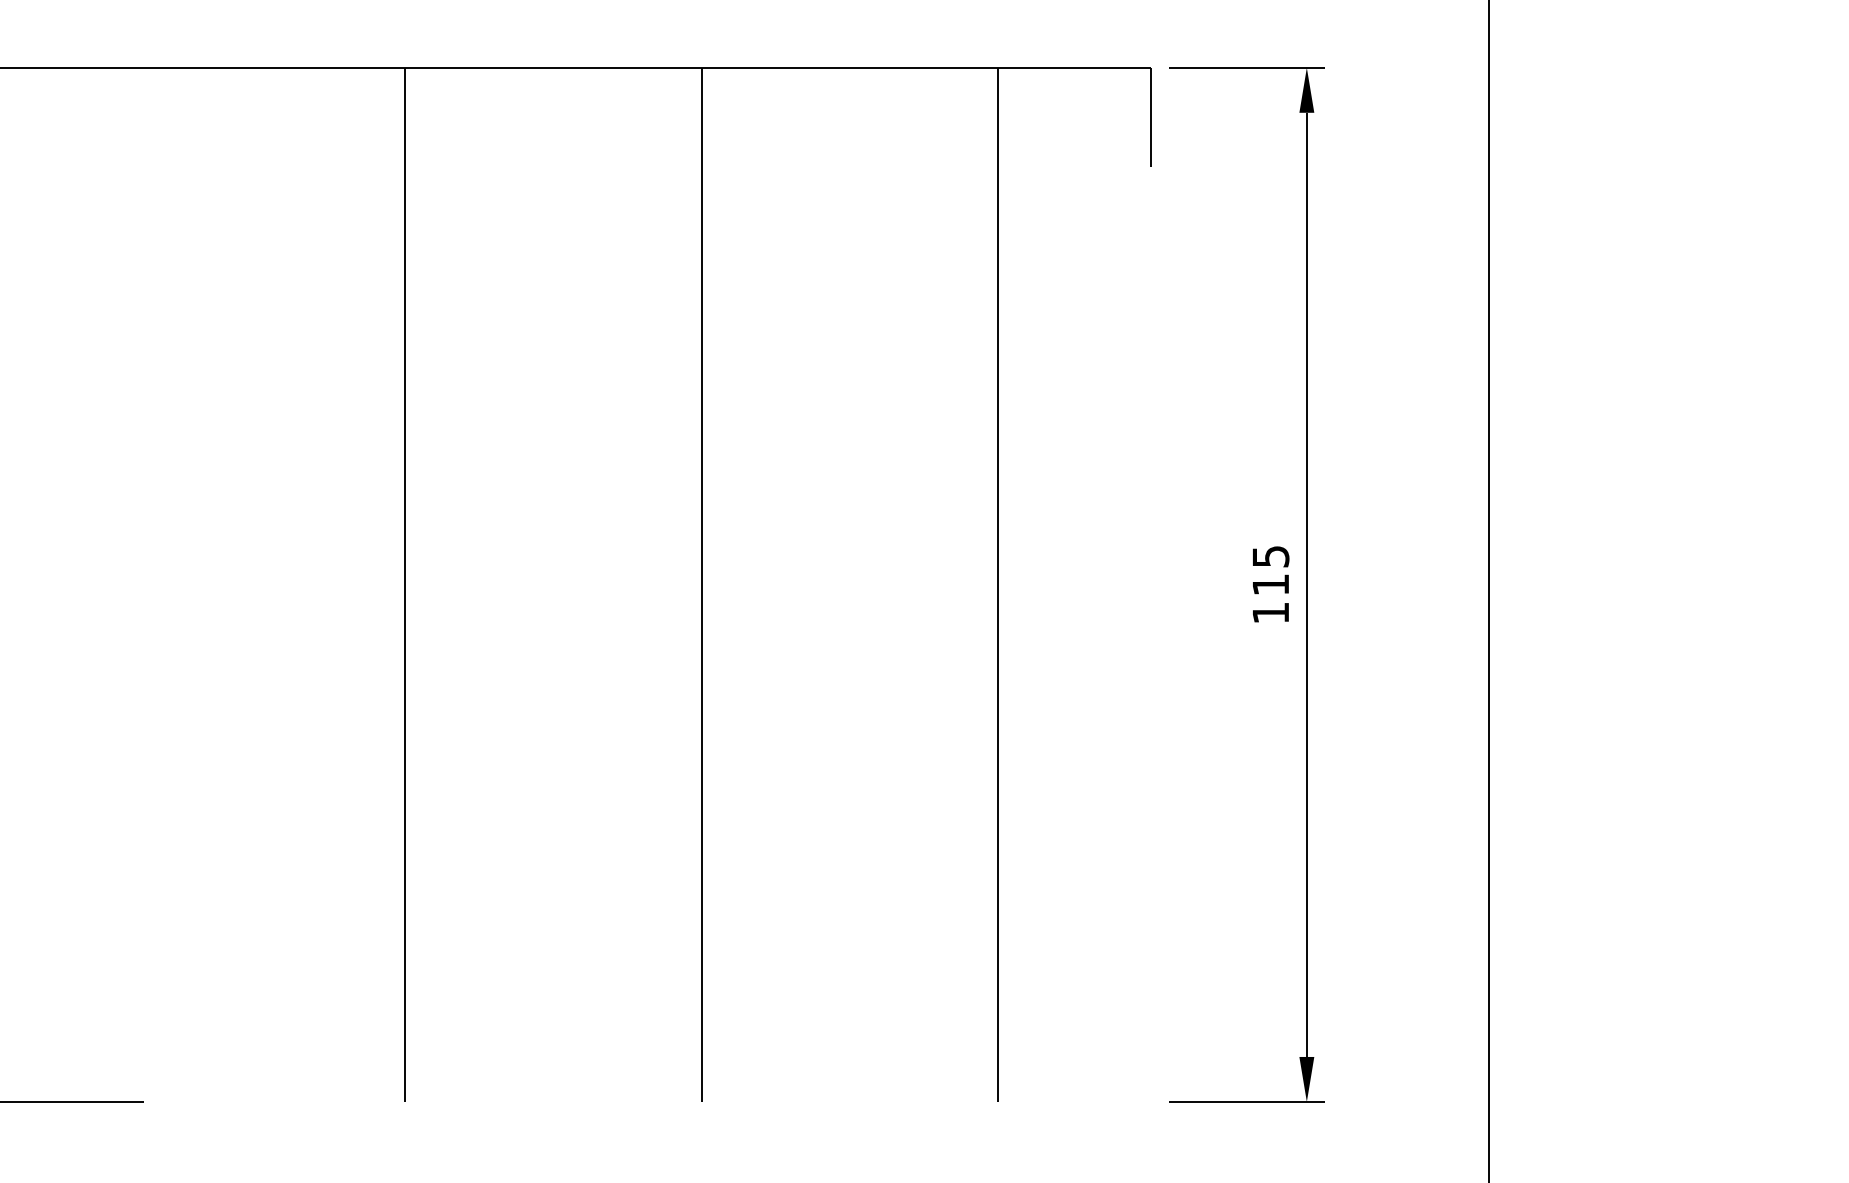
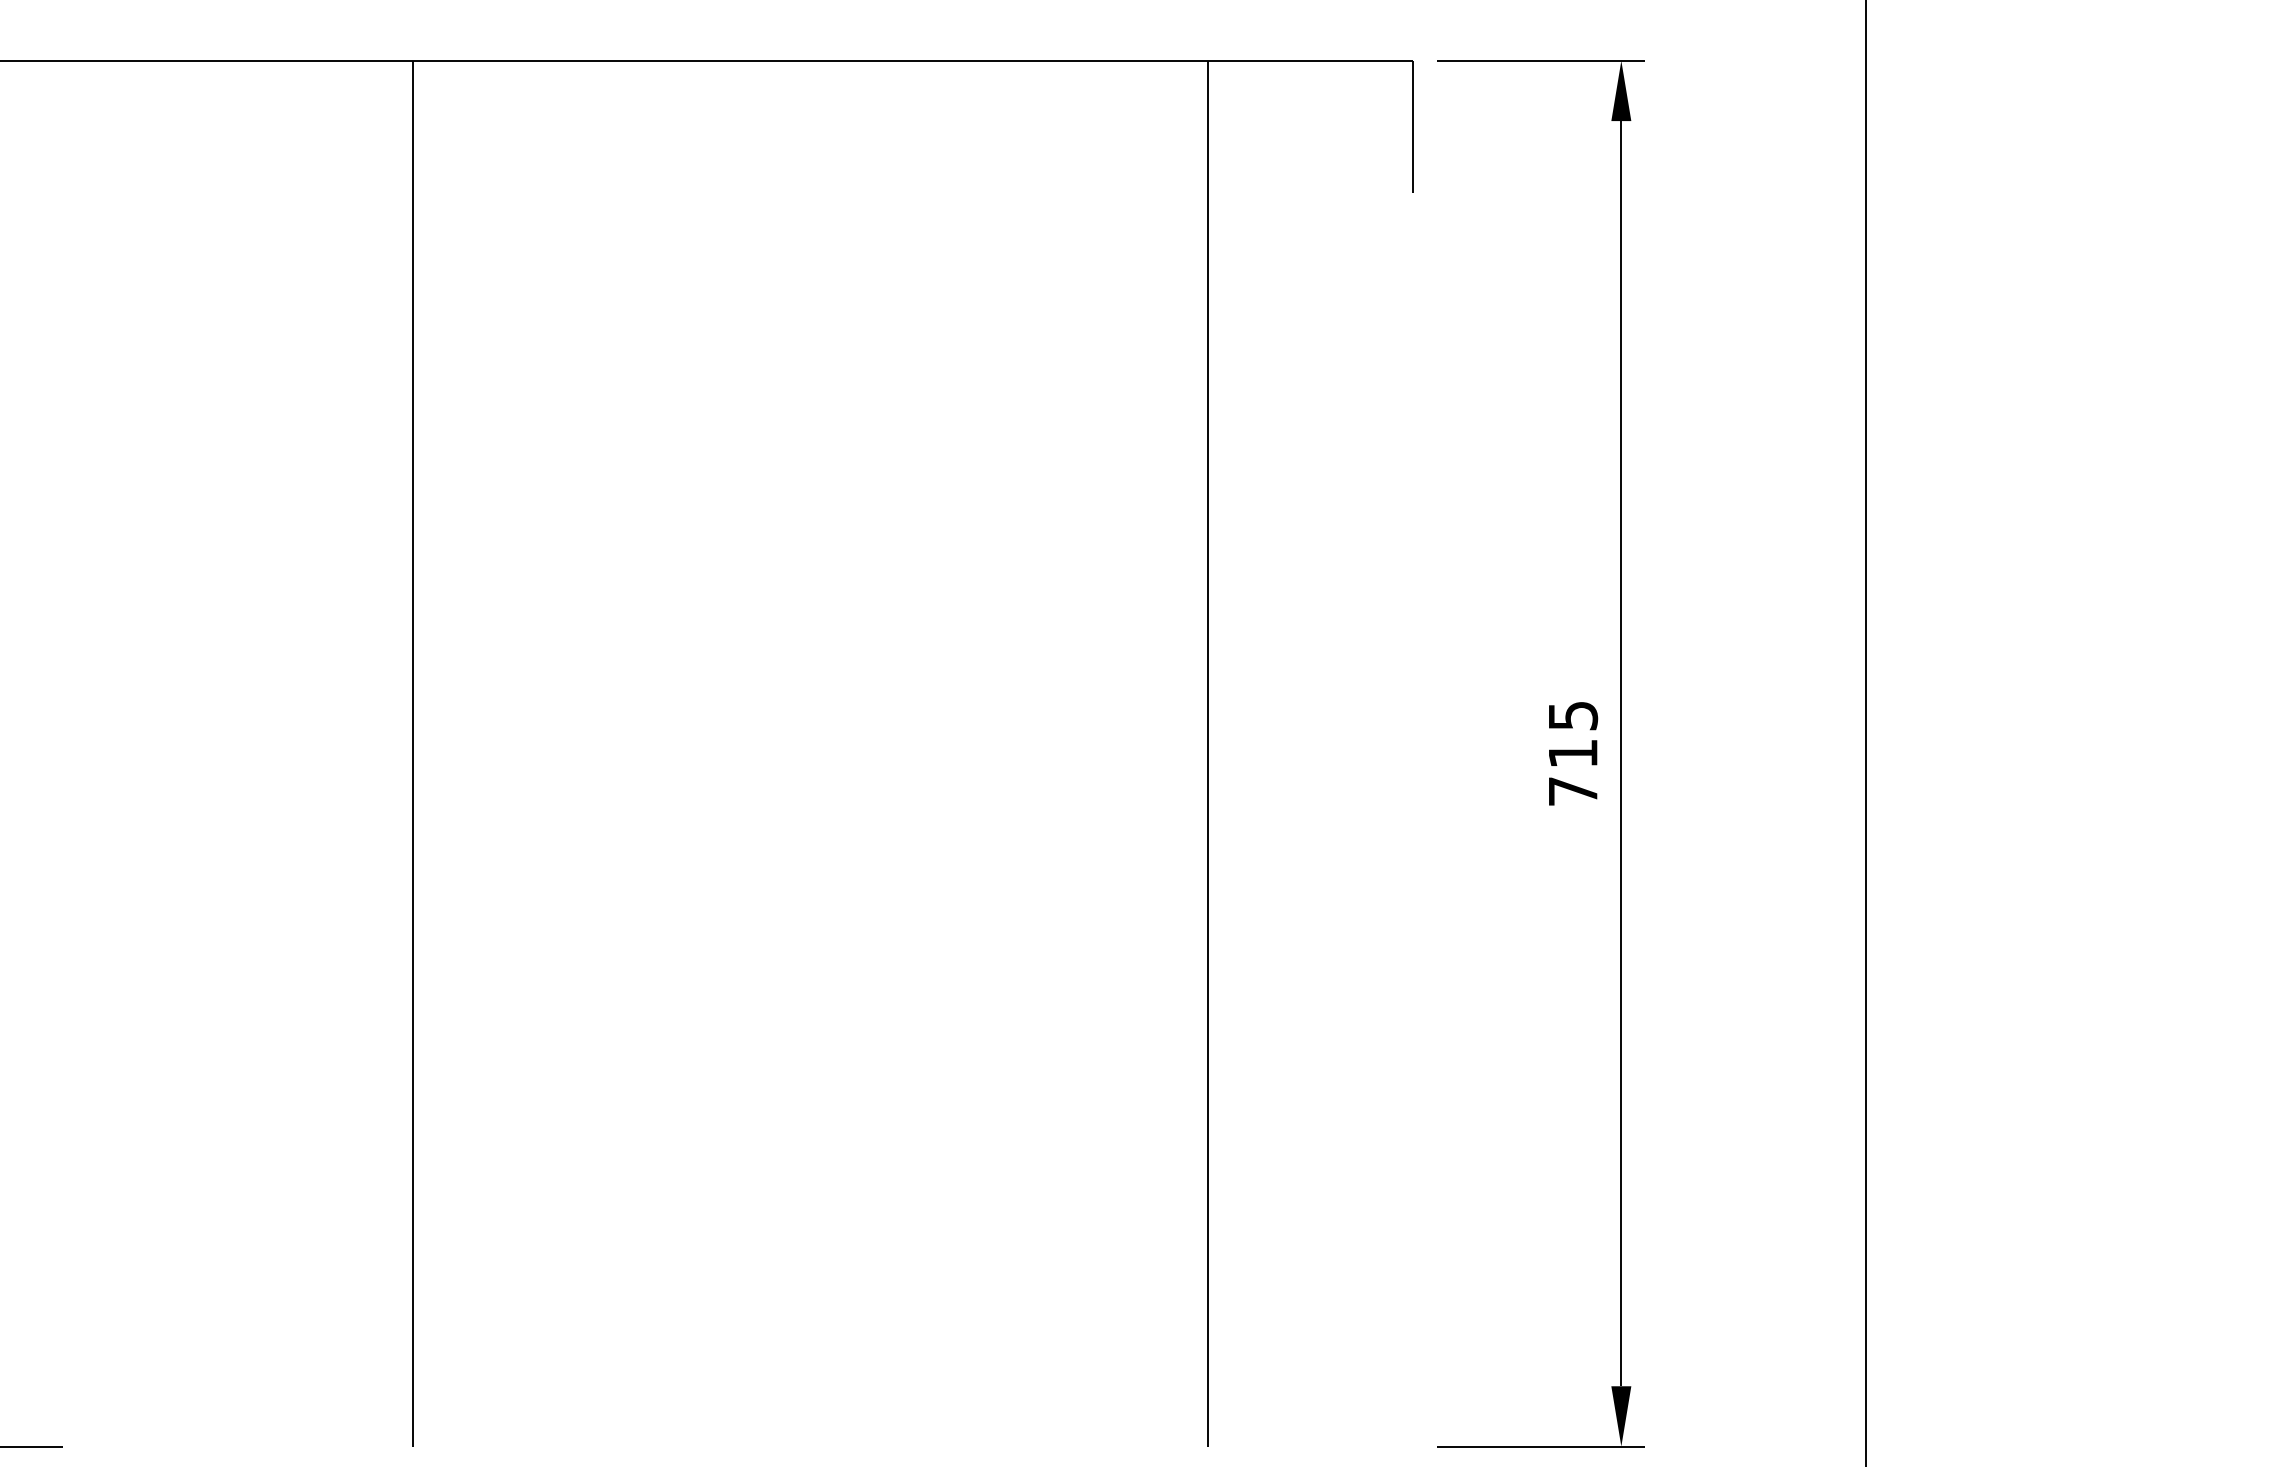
line: (701, 584) -> (810, 753), removed
text: (1270, 612) -> (1572, 790), 115 -> 715

